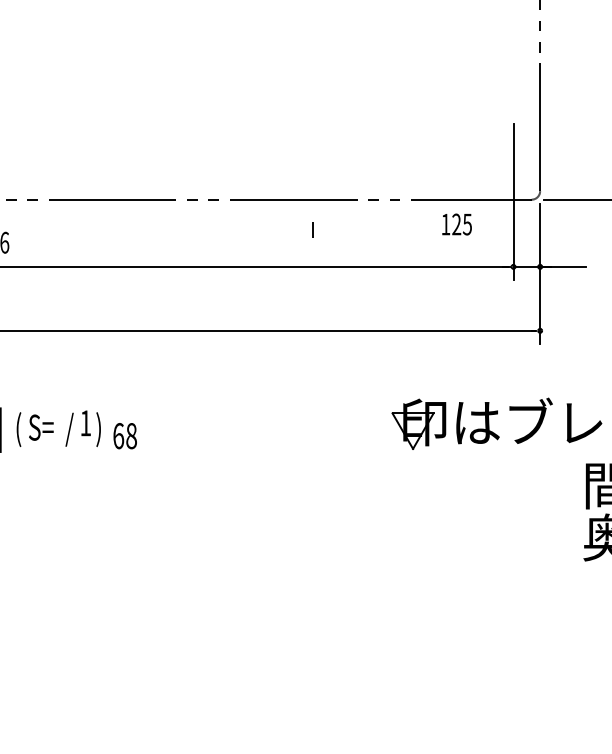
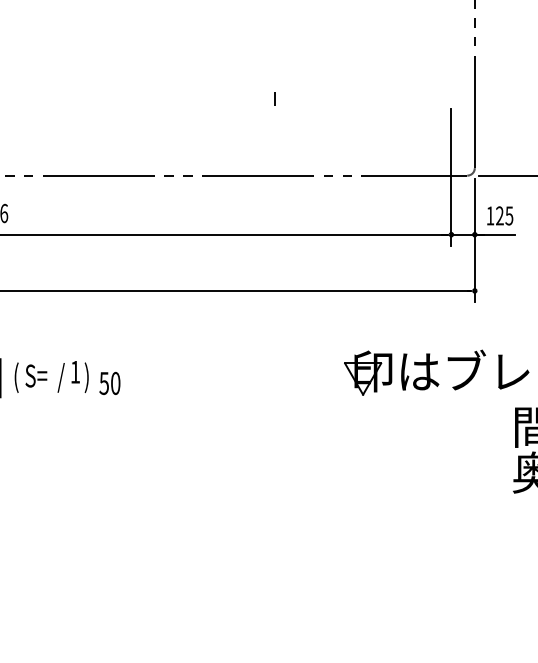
text: (456, 224) -> (499, 215), moved
line: (312, 229) -> (274, 99), moved
text: (124, 436) -> (109, 383), 68 -> 50

